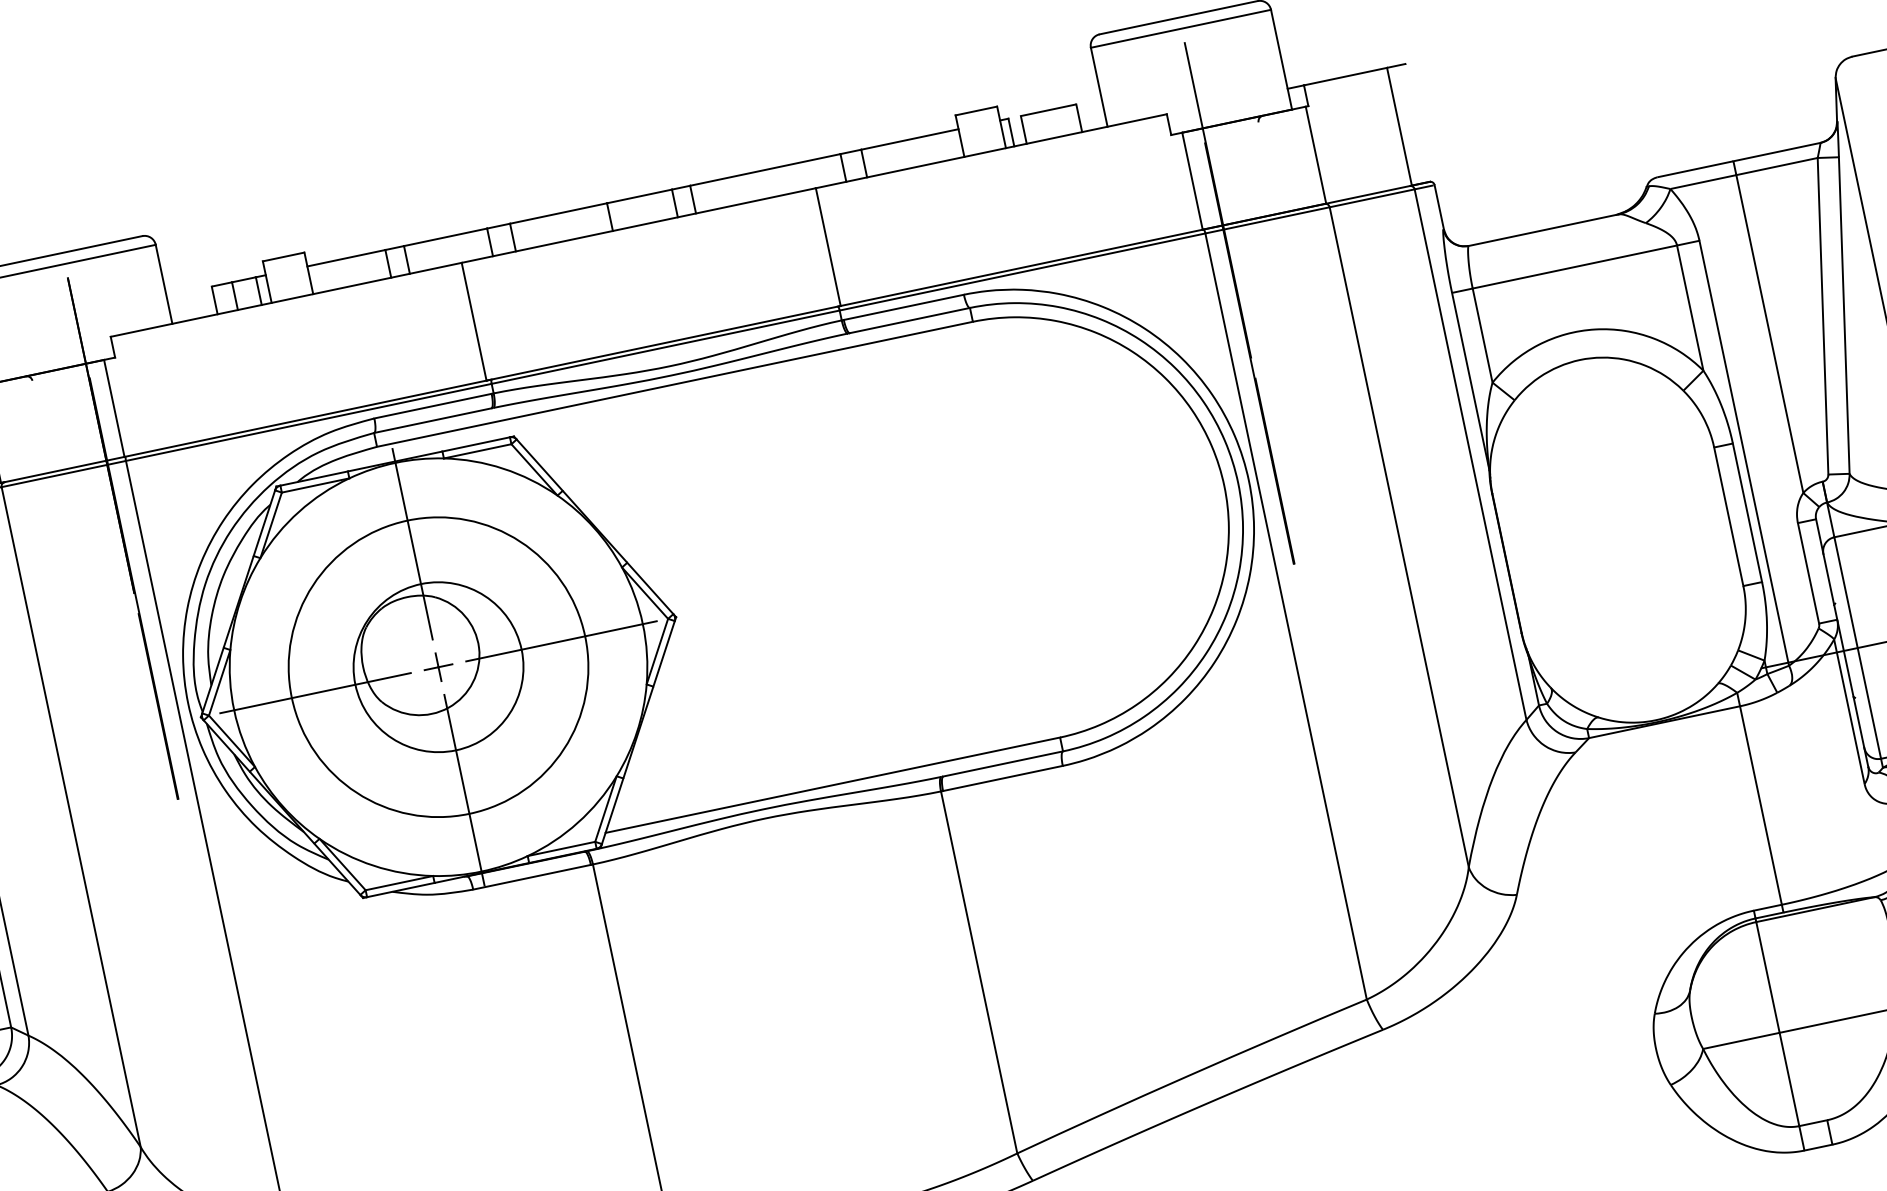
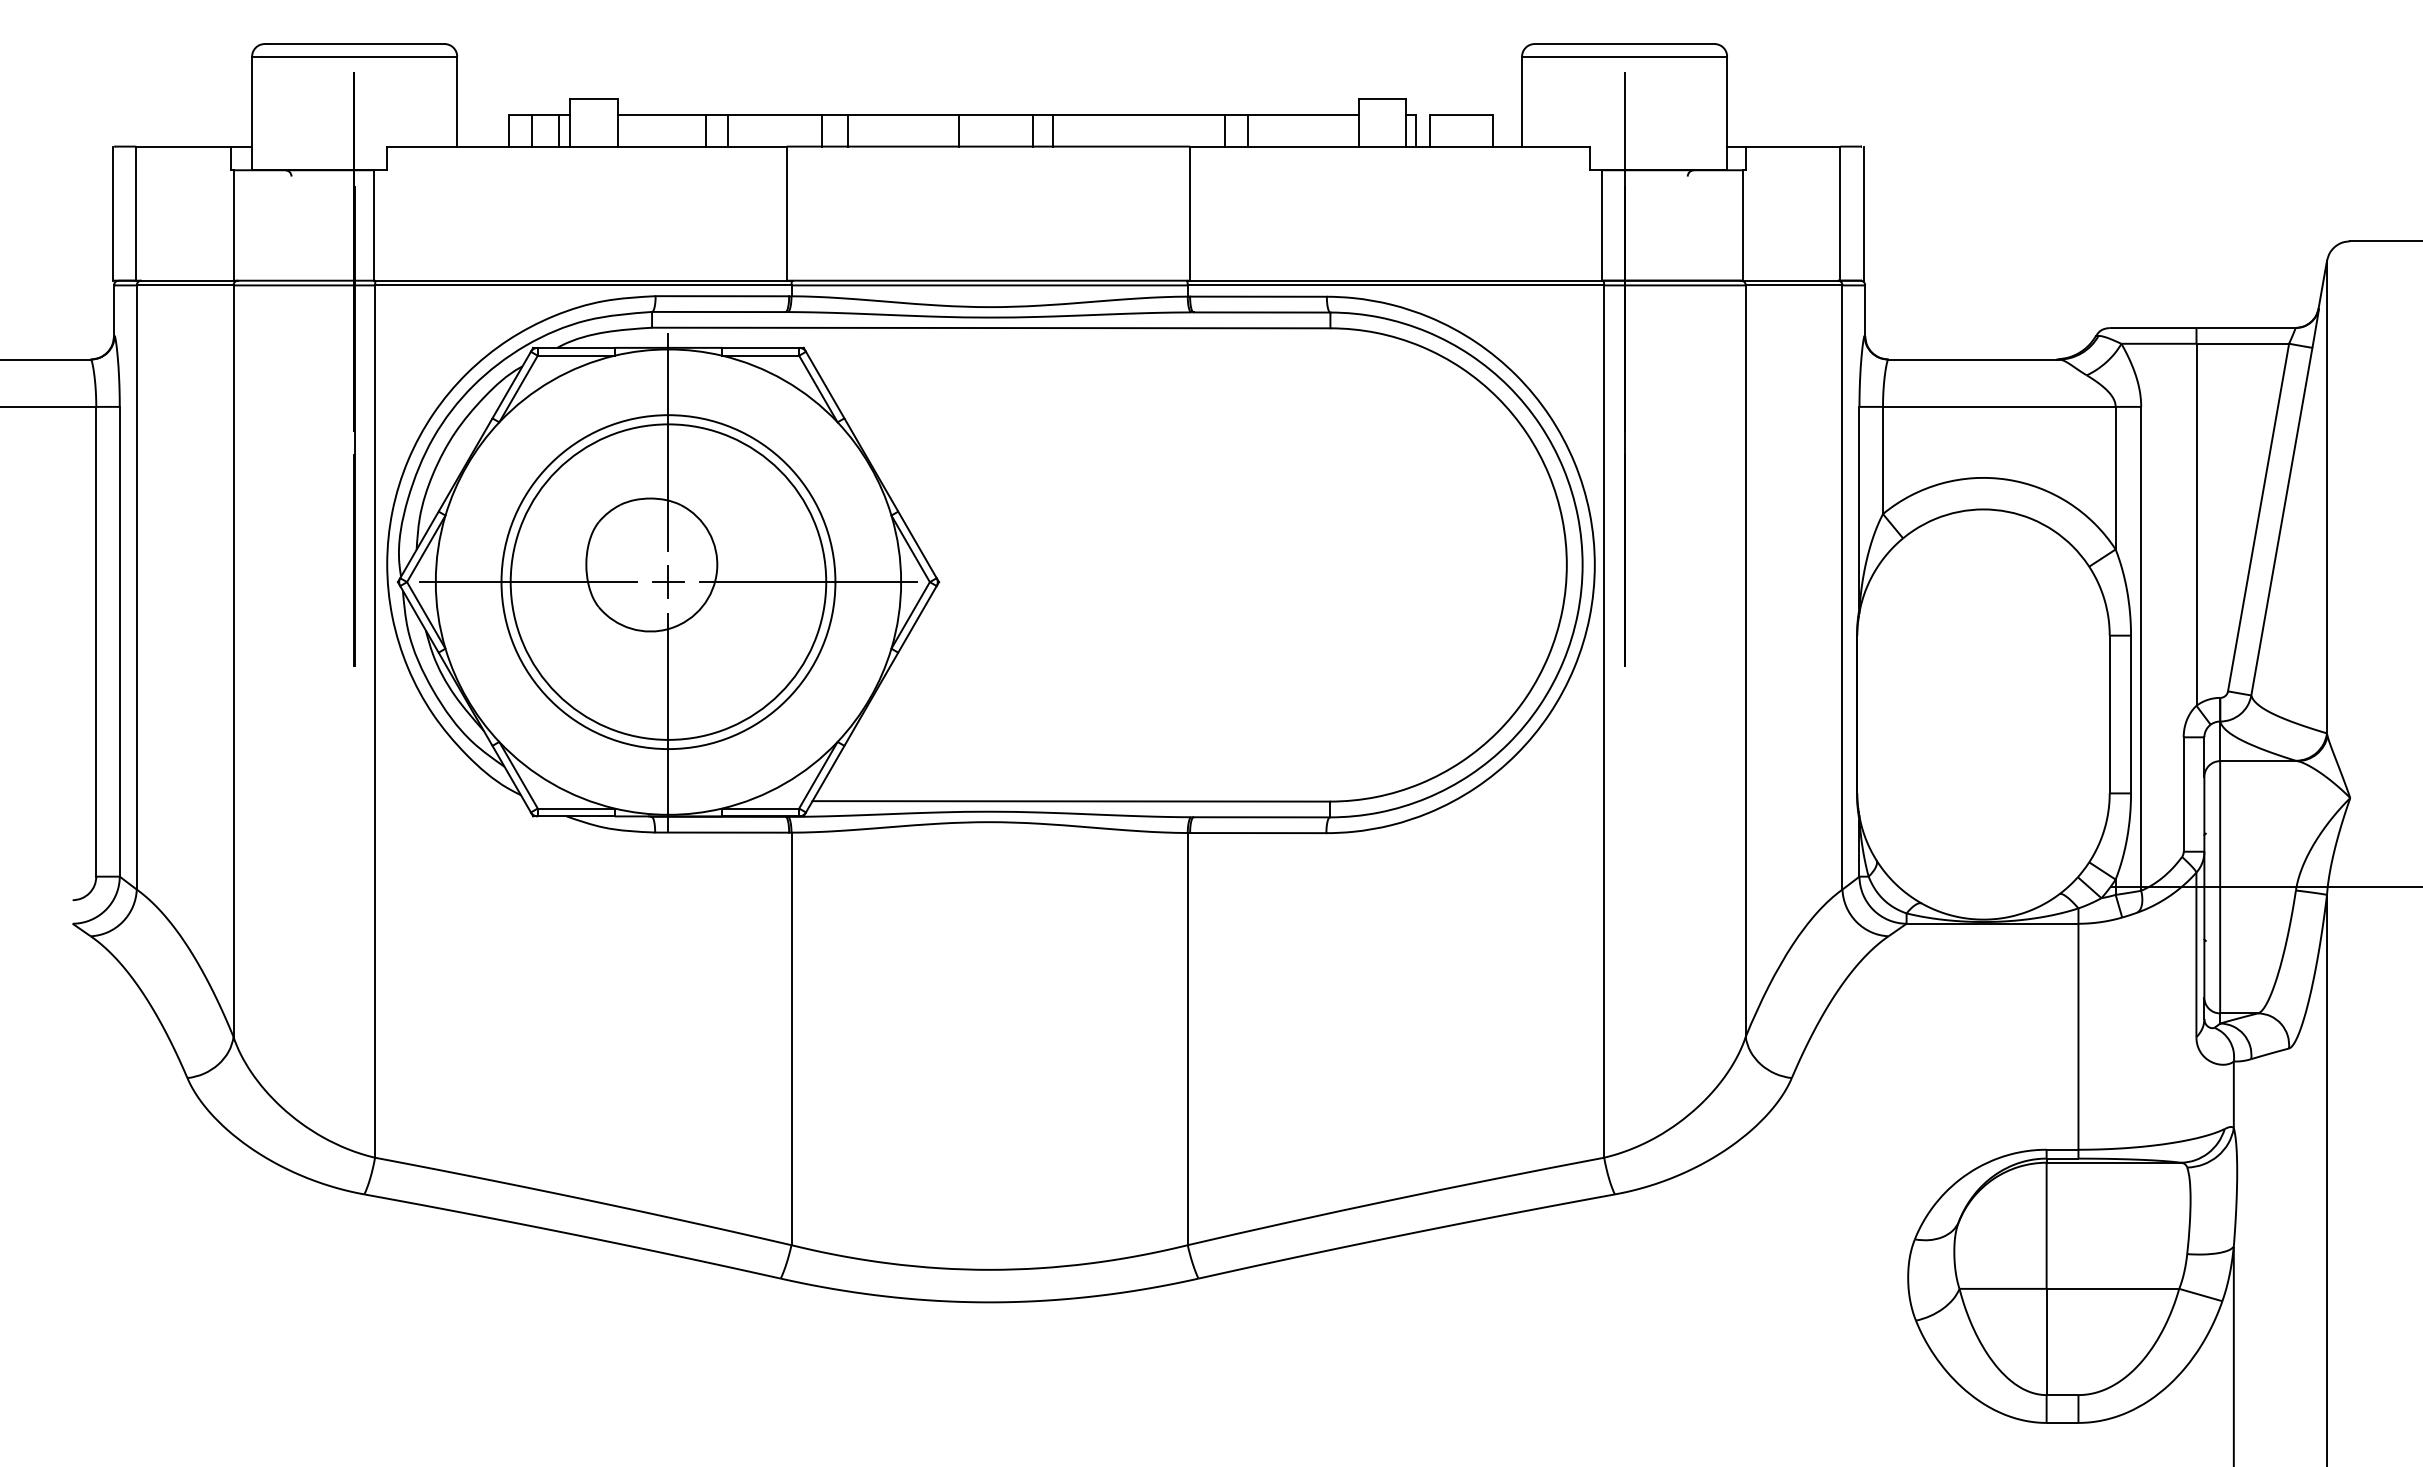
line: (1419, 122) -> (1863, 213), added
circle: (438, 666) -> (668, 581), size x1.67

